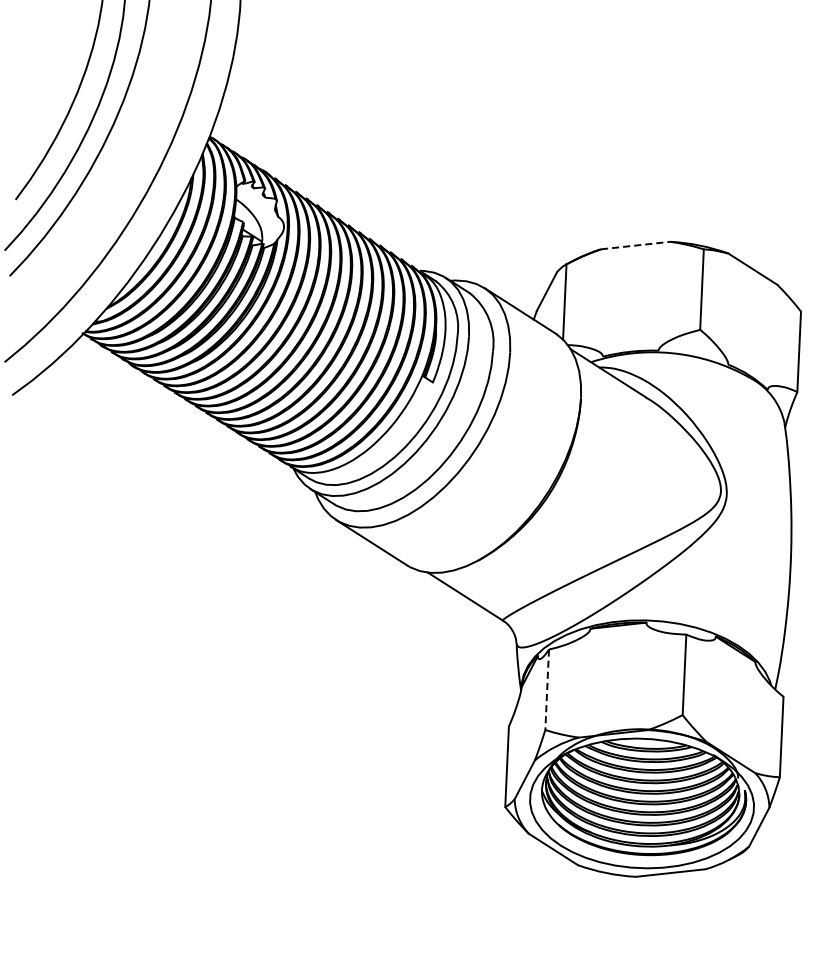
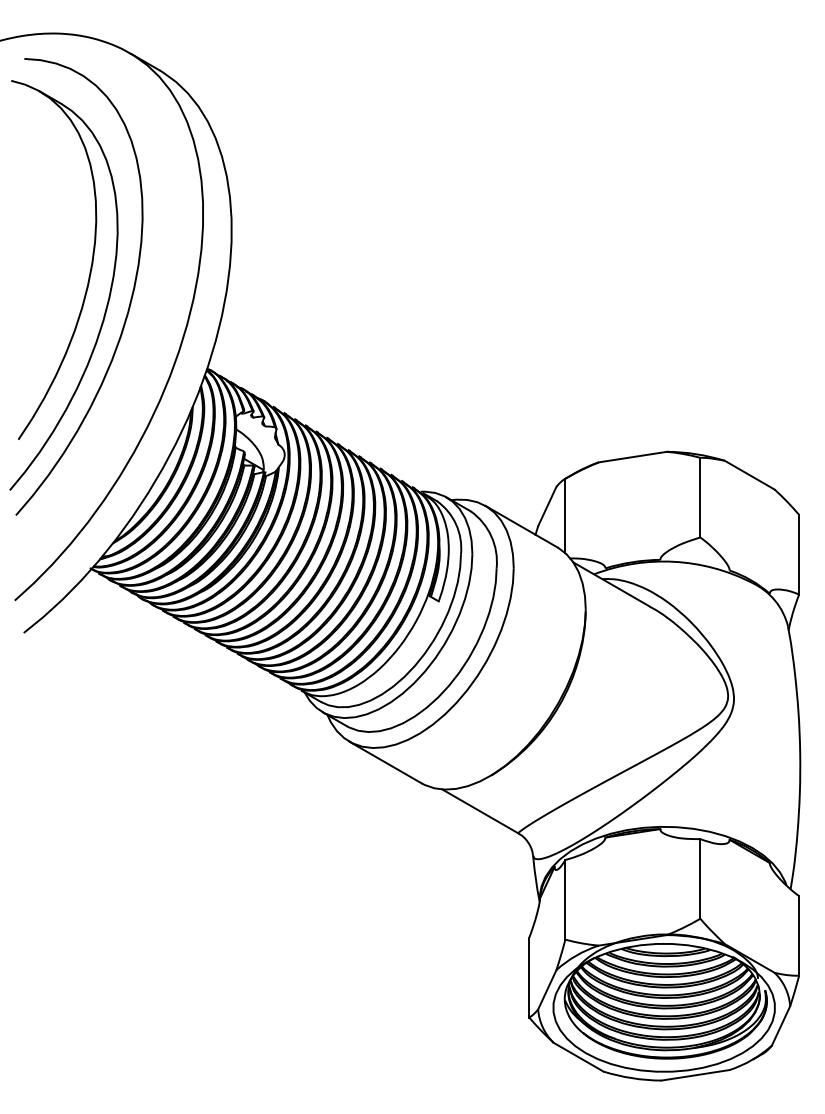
line: (636, 246) -> (633, 457), dashed -> solid
line: (547, 689) -> (565, 899), dashed -> solid

